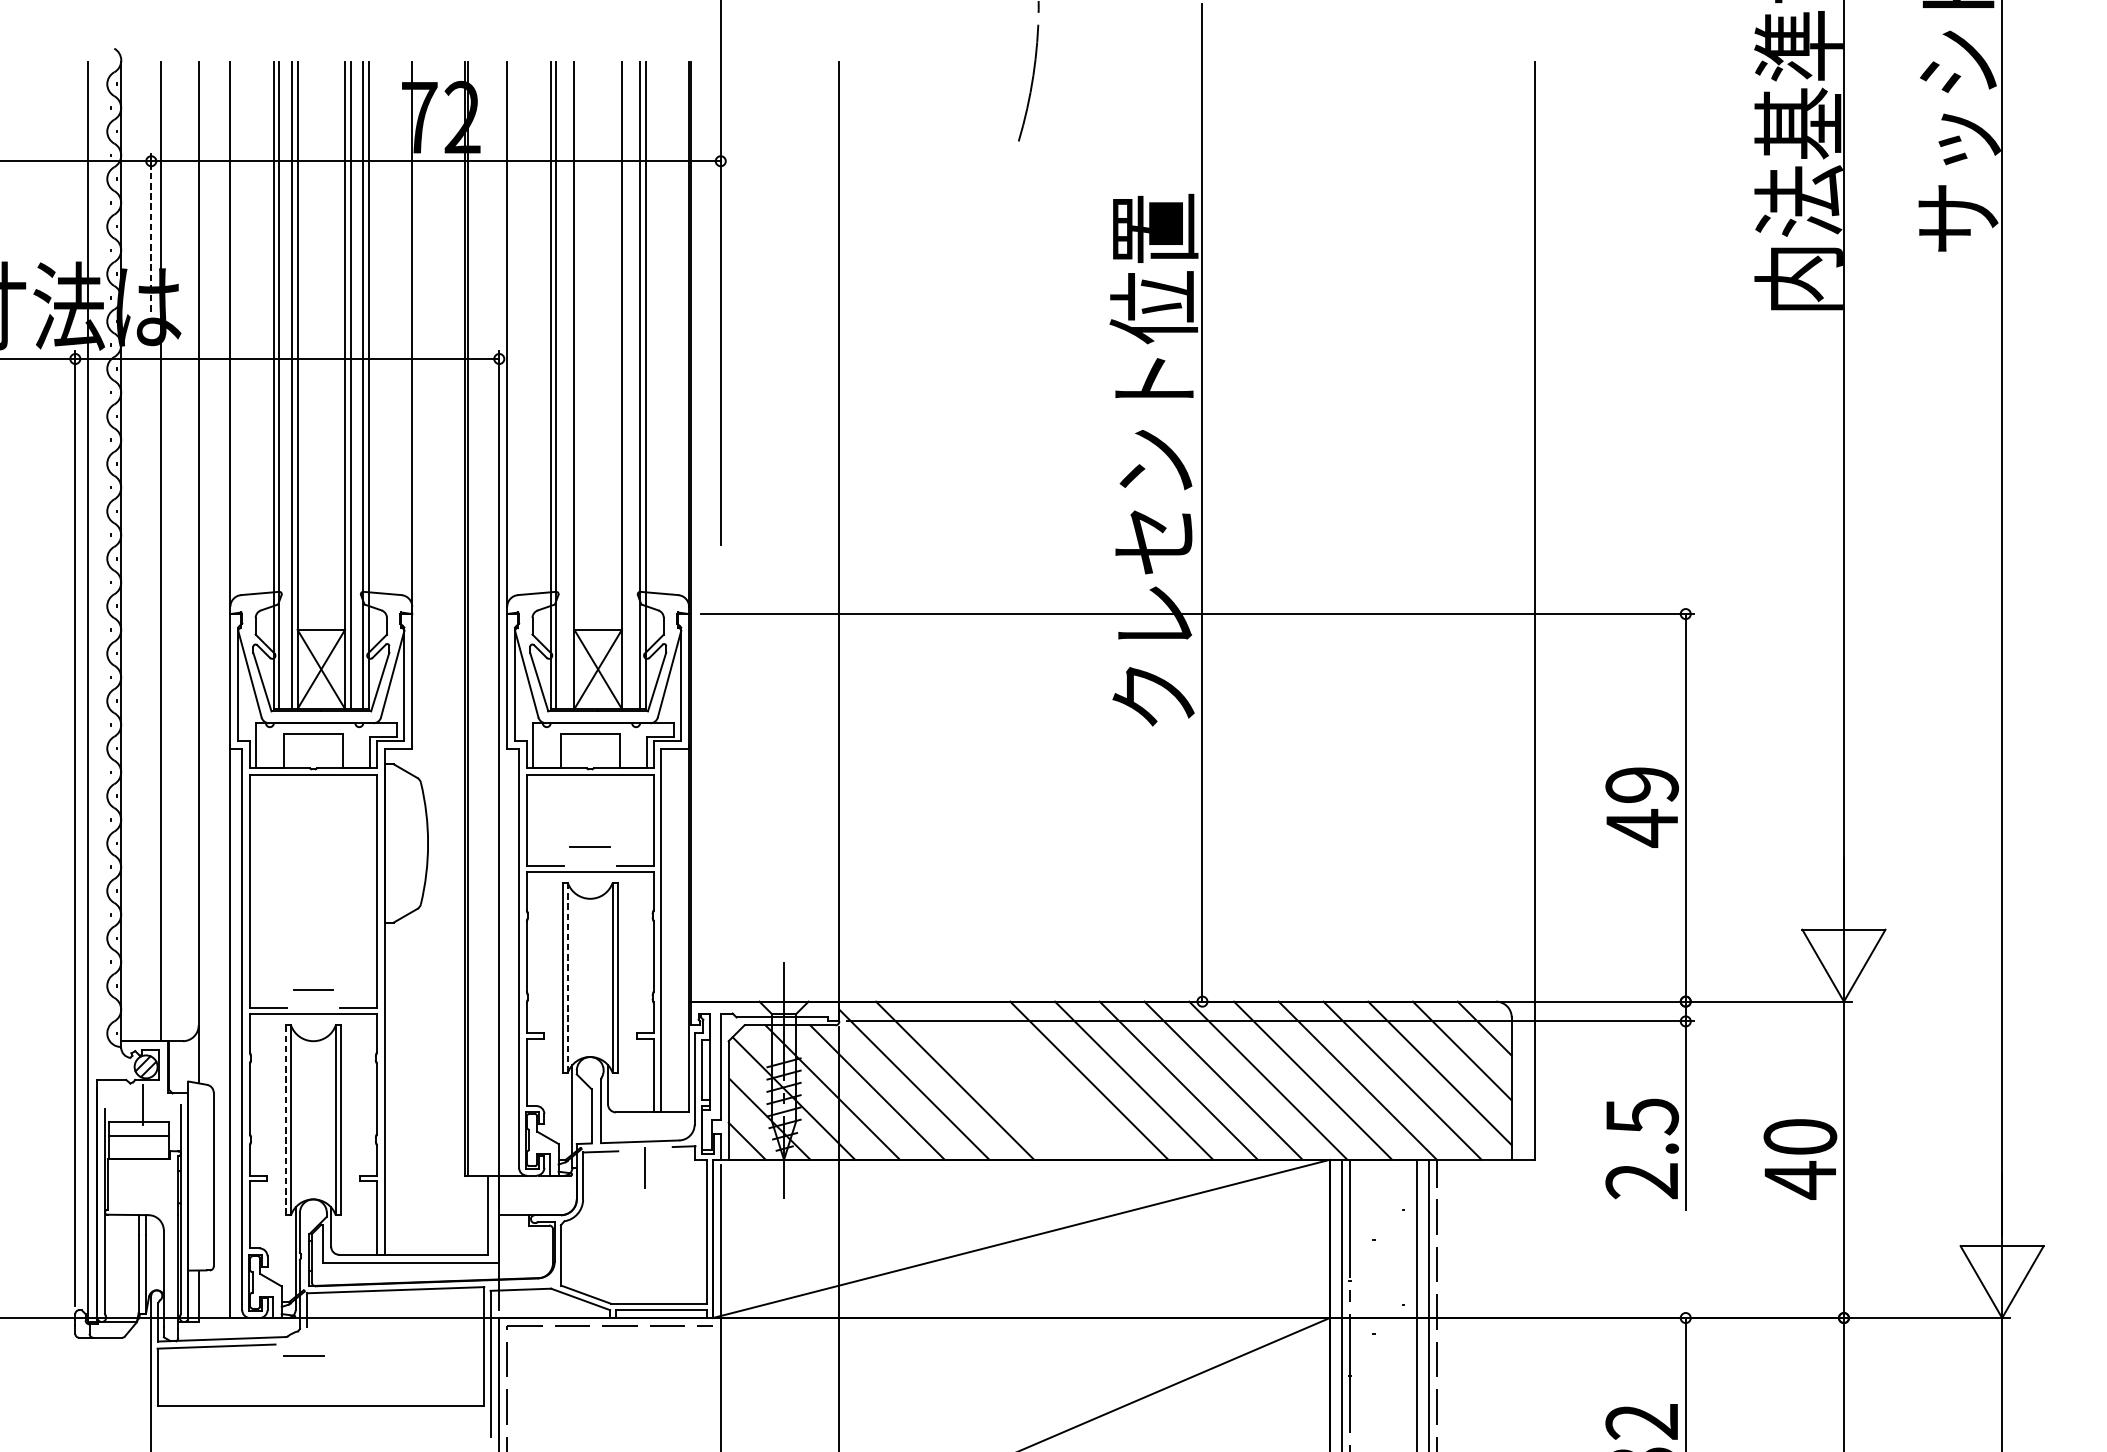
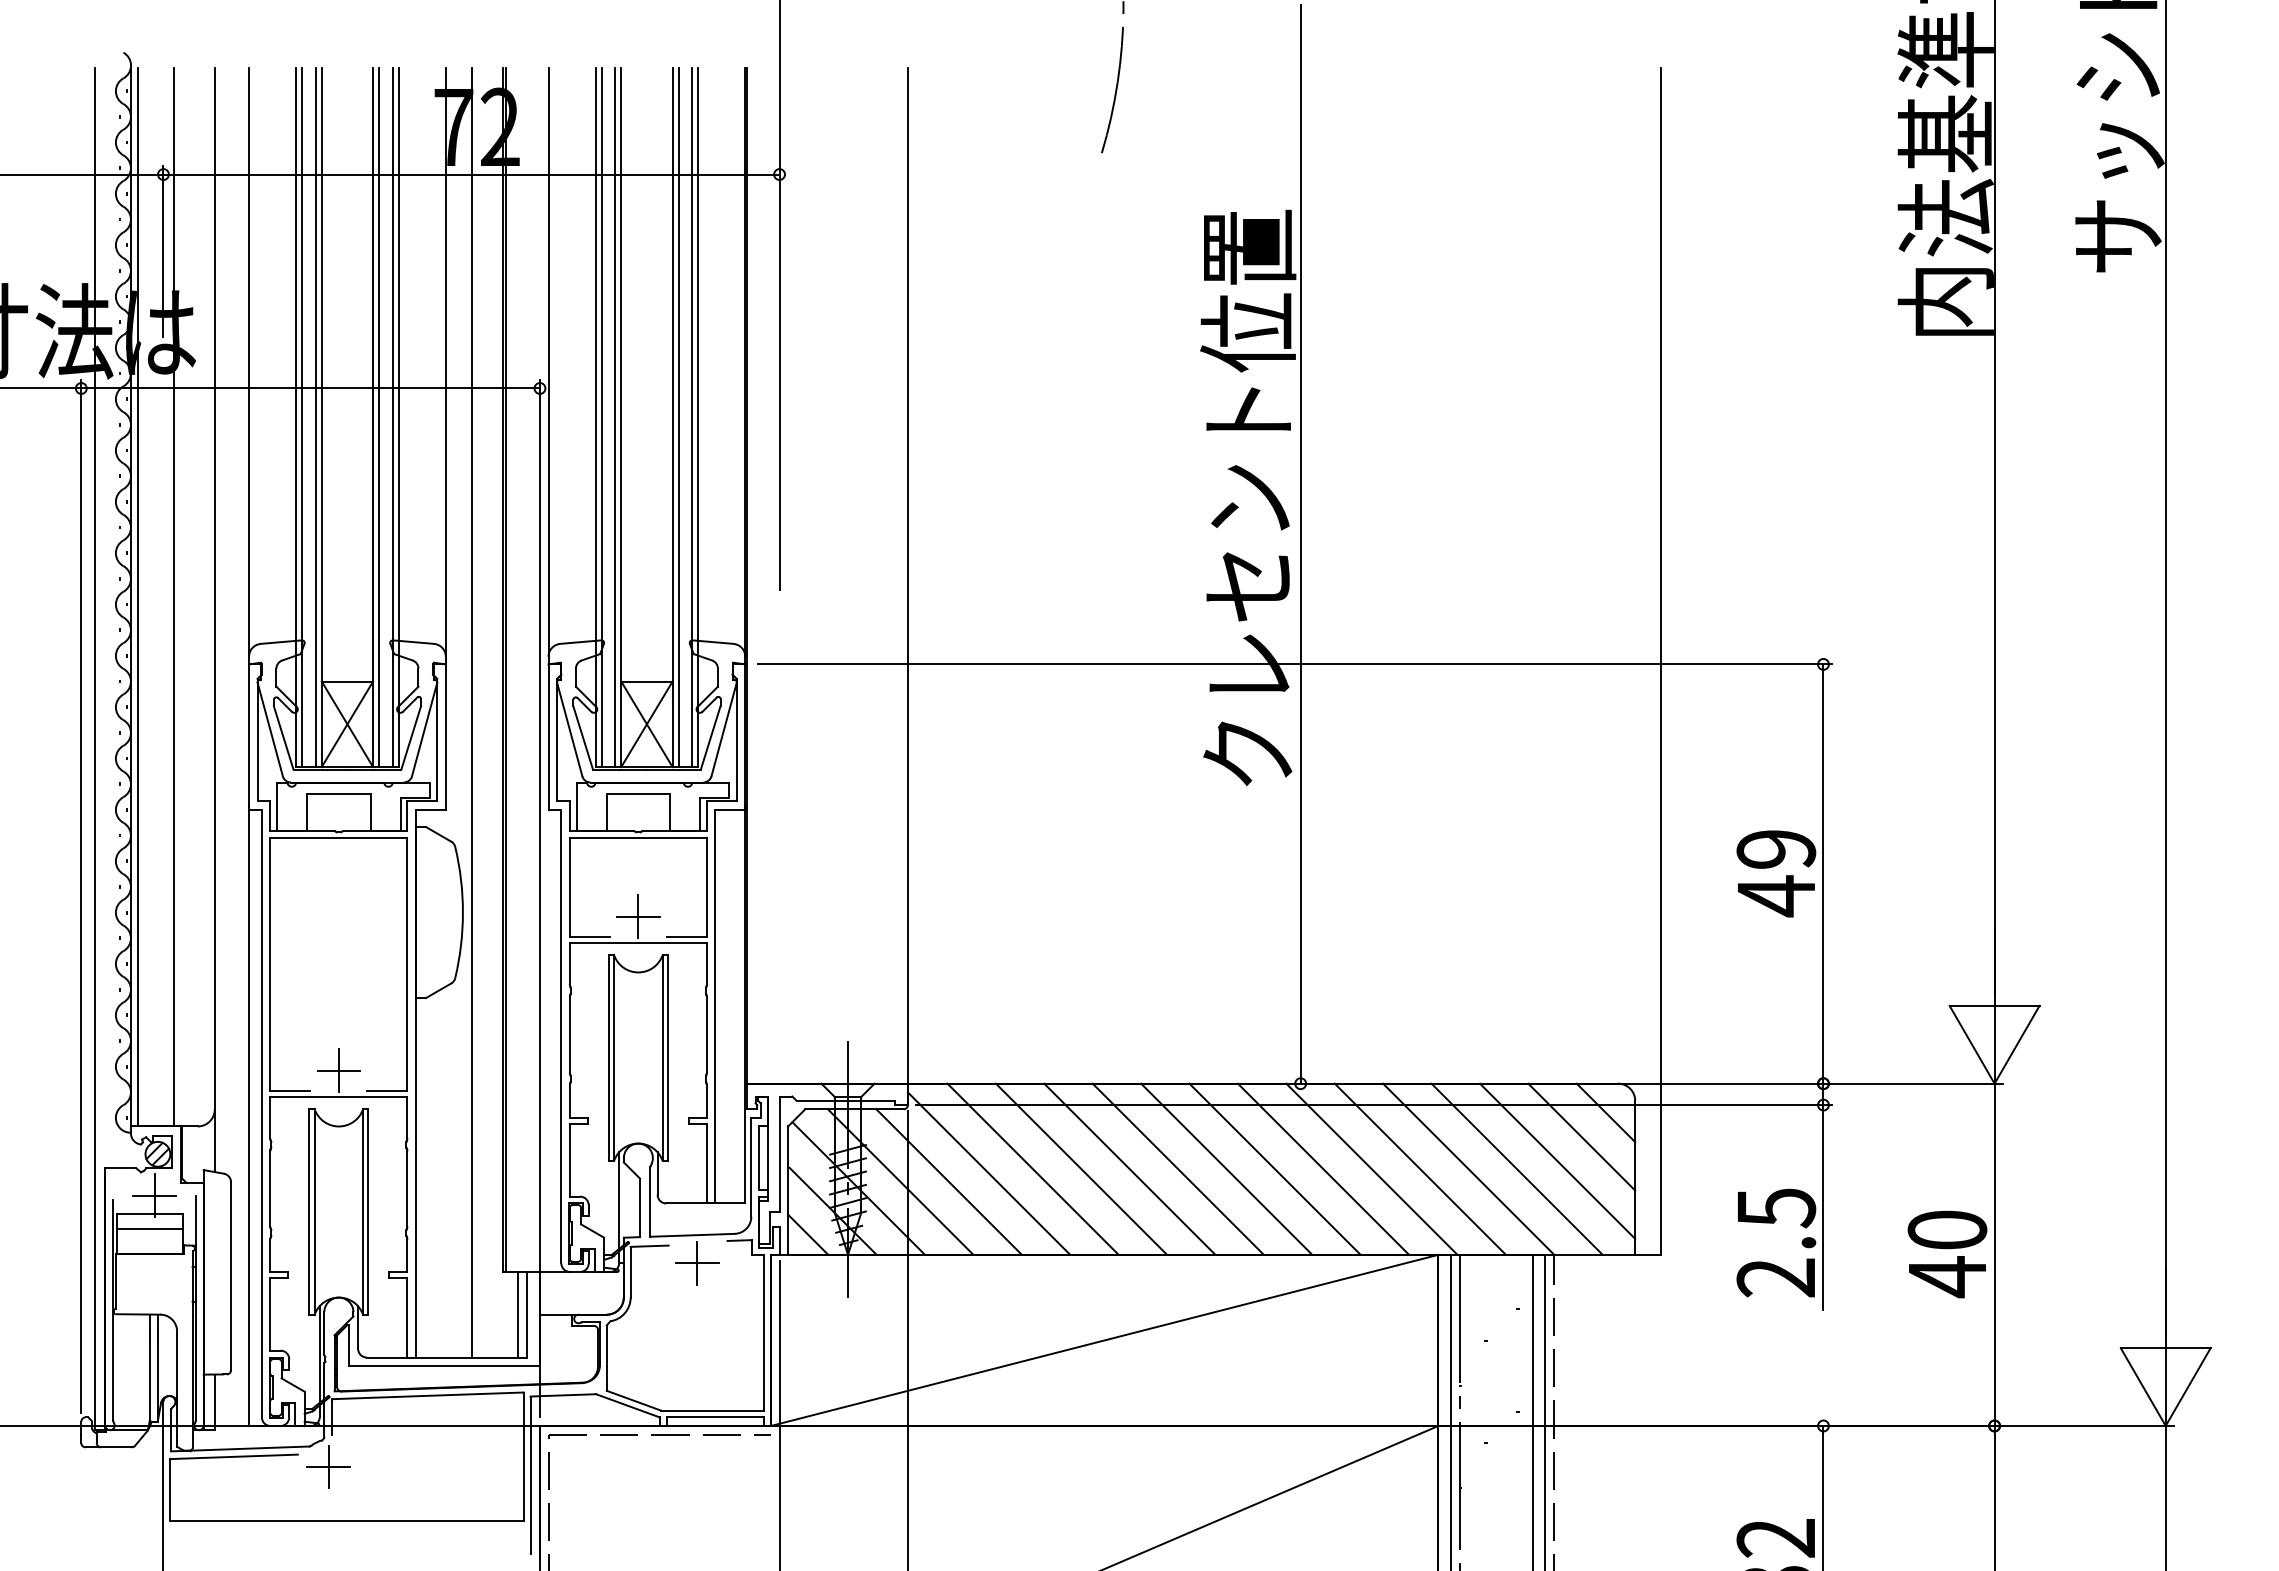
line: (151, 232) -> (163, 251), dashed -> solid
line: (569, 385) -> (615, 417), added
line: (627, 385) -> (678, 417), added
line: (127, 551) -> (137, 596), added
line: (436, 658) -> (472, 712), added
line: (590, 847) -> (638, 916), added
line: (568, 978) -> (614, 1058), dashed -> solid
line: (313, 989) -> (338, 1070), added
line: (999, 1080) -> (1081, 1168), added
line: (1044, 1080) -> (1129, 1168), added
line: (142, 1105) -> (154, 1195), added
line: (286, 1120) -> (309, 1212), dashed -> solid
line: (644, 1167) -> (697, 1263), added
line: (478, 1215) -> (517, 1314), added
line: (303, 1355) -> (328, 1466), added

